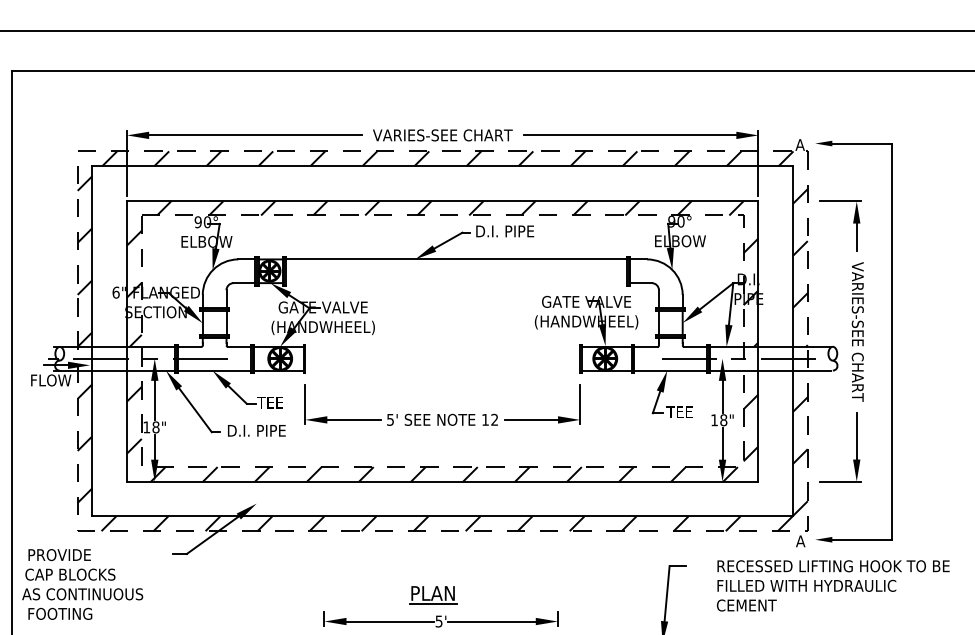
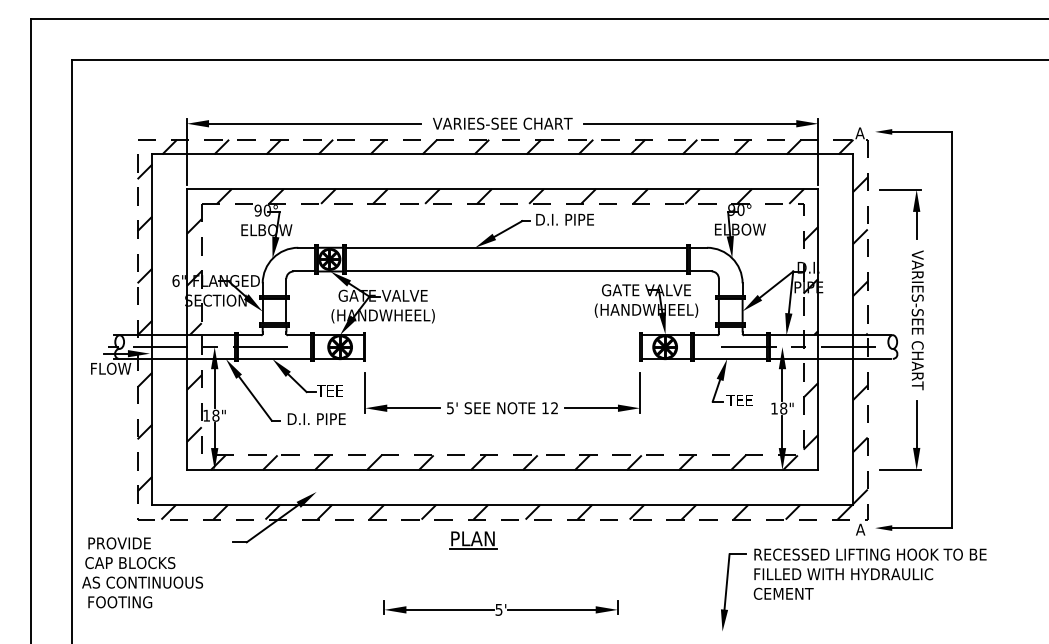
line: (455, 283) -> (515, 271), added
text: (832, 585) -> (869, 573), moved
part: (433, 595) -> (473, 540), moved

